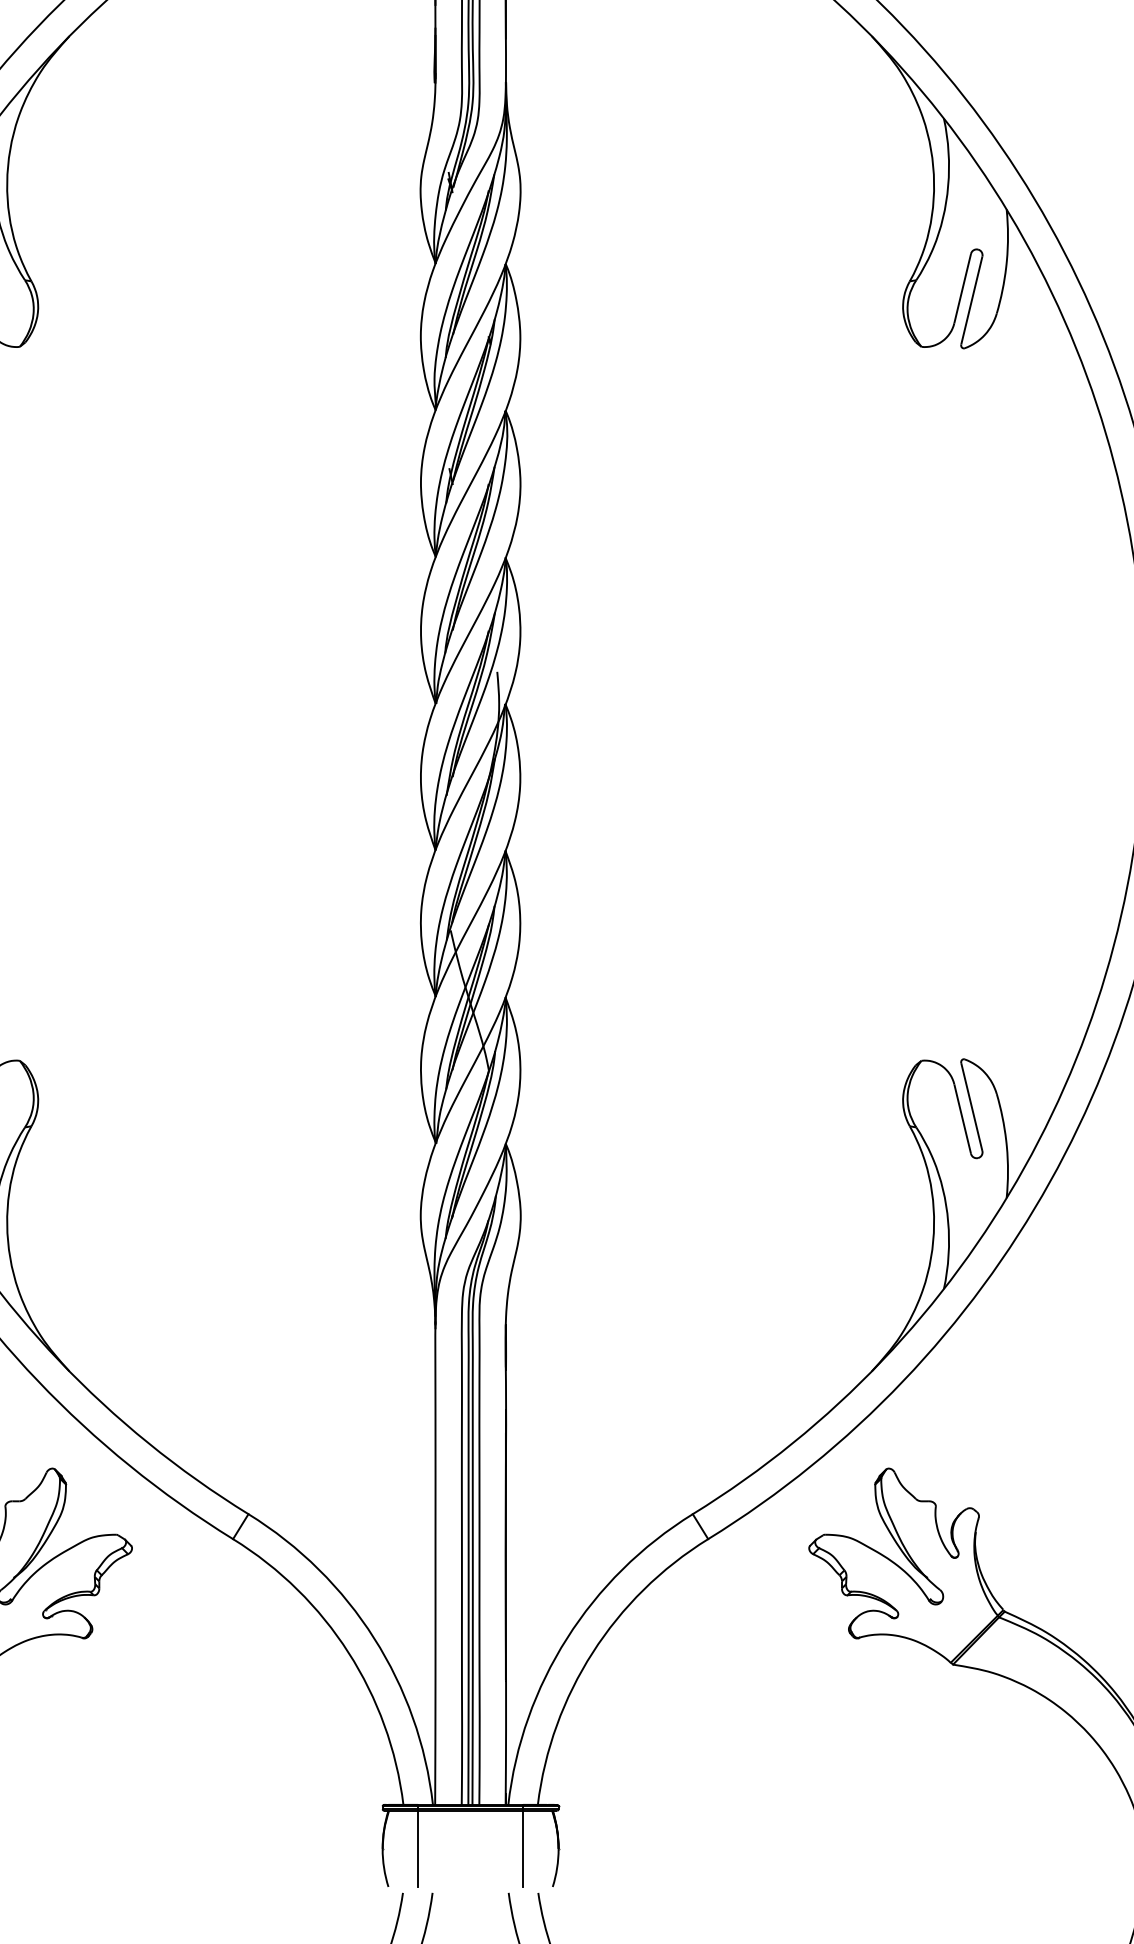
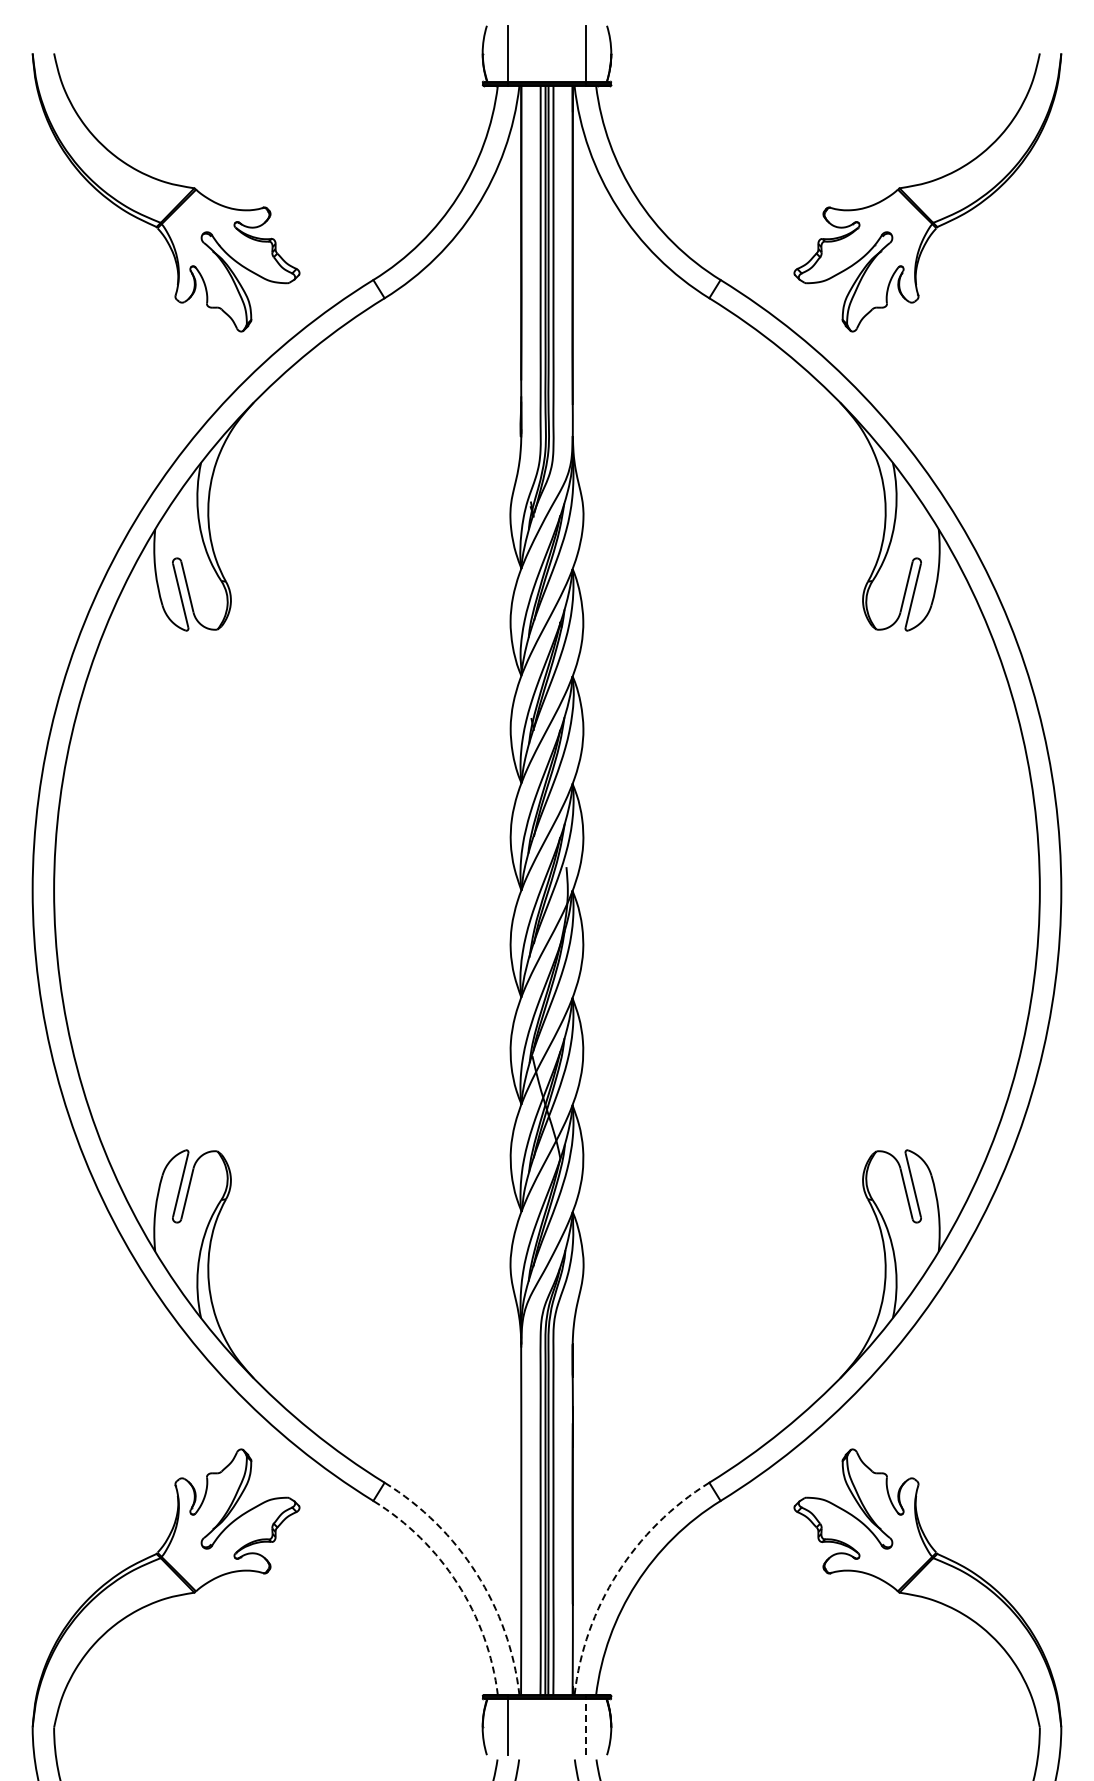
arc: (374, 1638) -> (476, 1573), solid -> dashed
arc: (567, 1638) -> (617, 1573), solid -> dashed
arc: (348, 1652) -> (457, 1583), solid -> dashed
line: (523, 1849) -> (585, 1727), solid -> dashed

